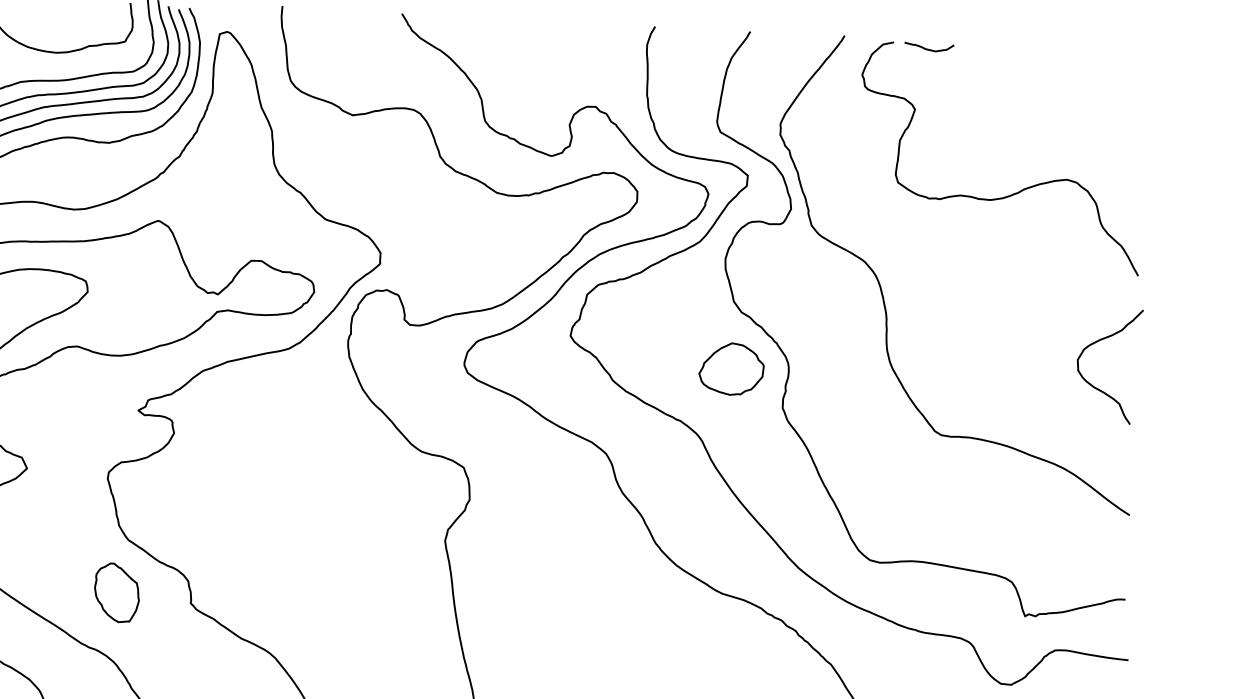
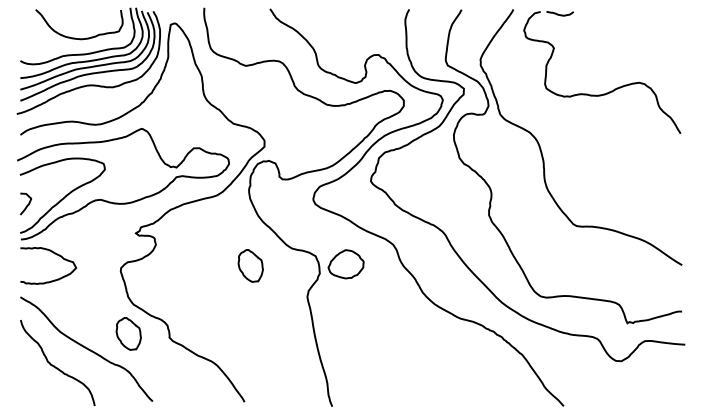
part: (730, 369) -> (345, 264), moved
curve: (1098, 386) -> (661, 195), removed
part: (344, 478) -> (250, 265), added

